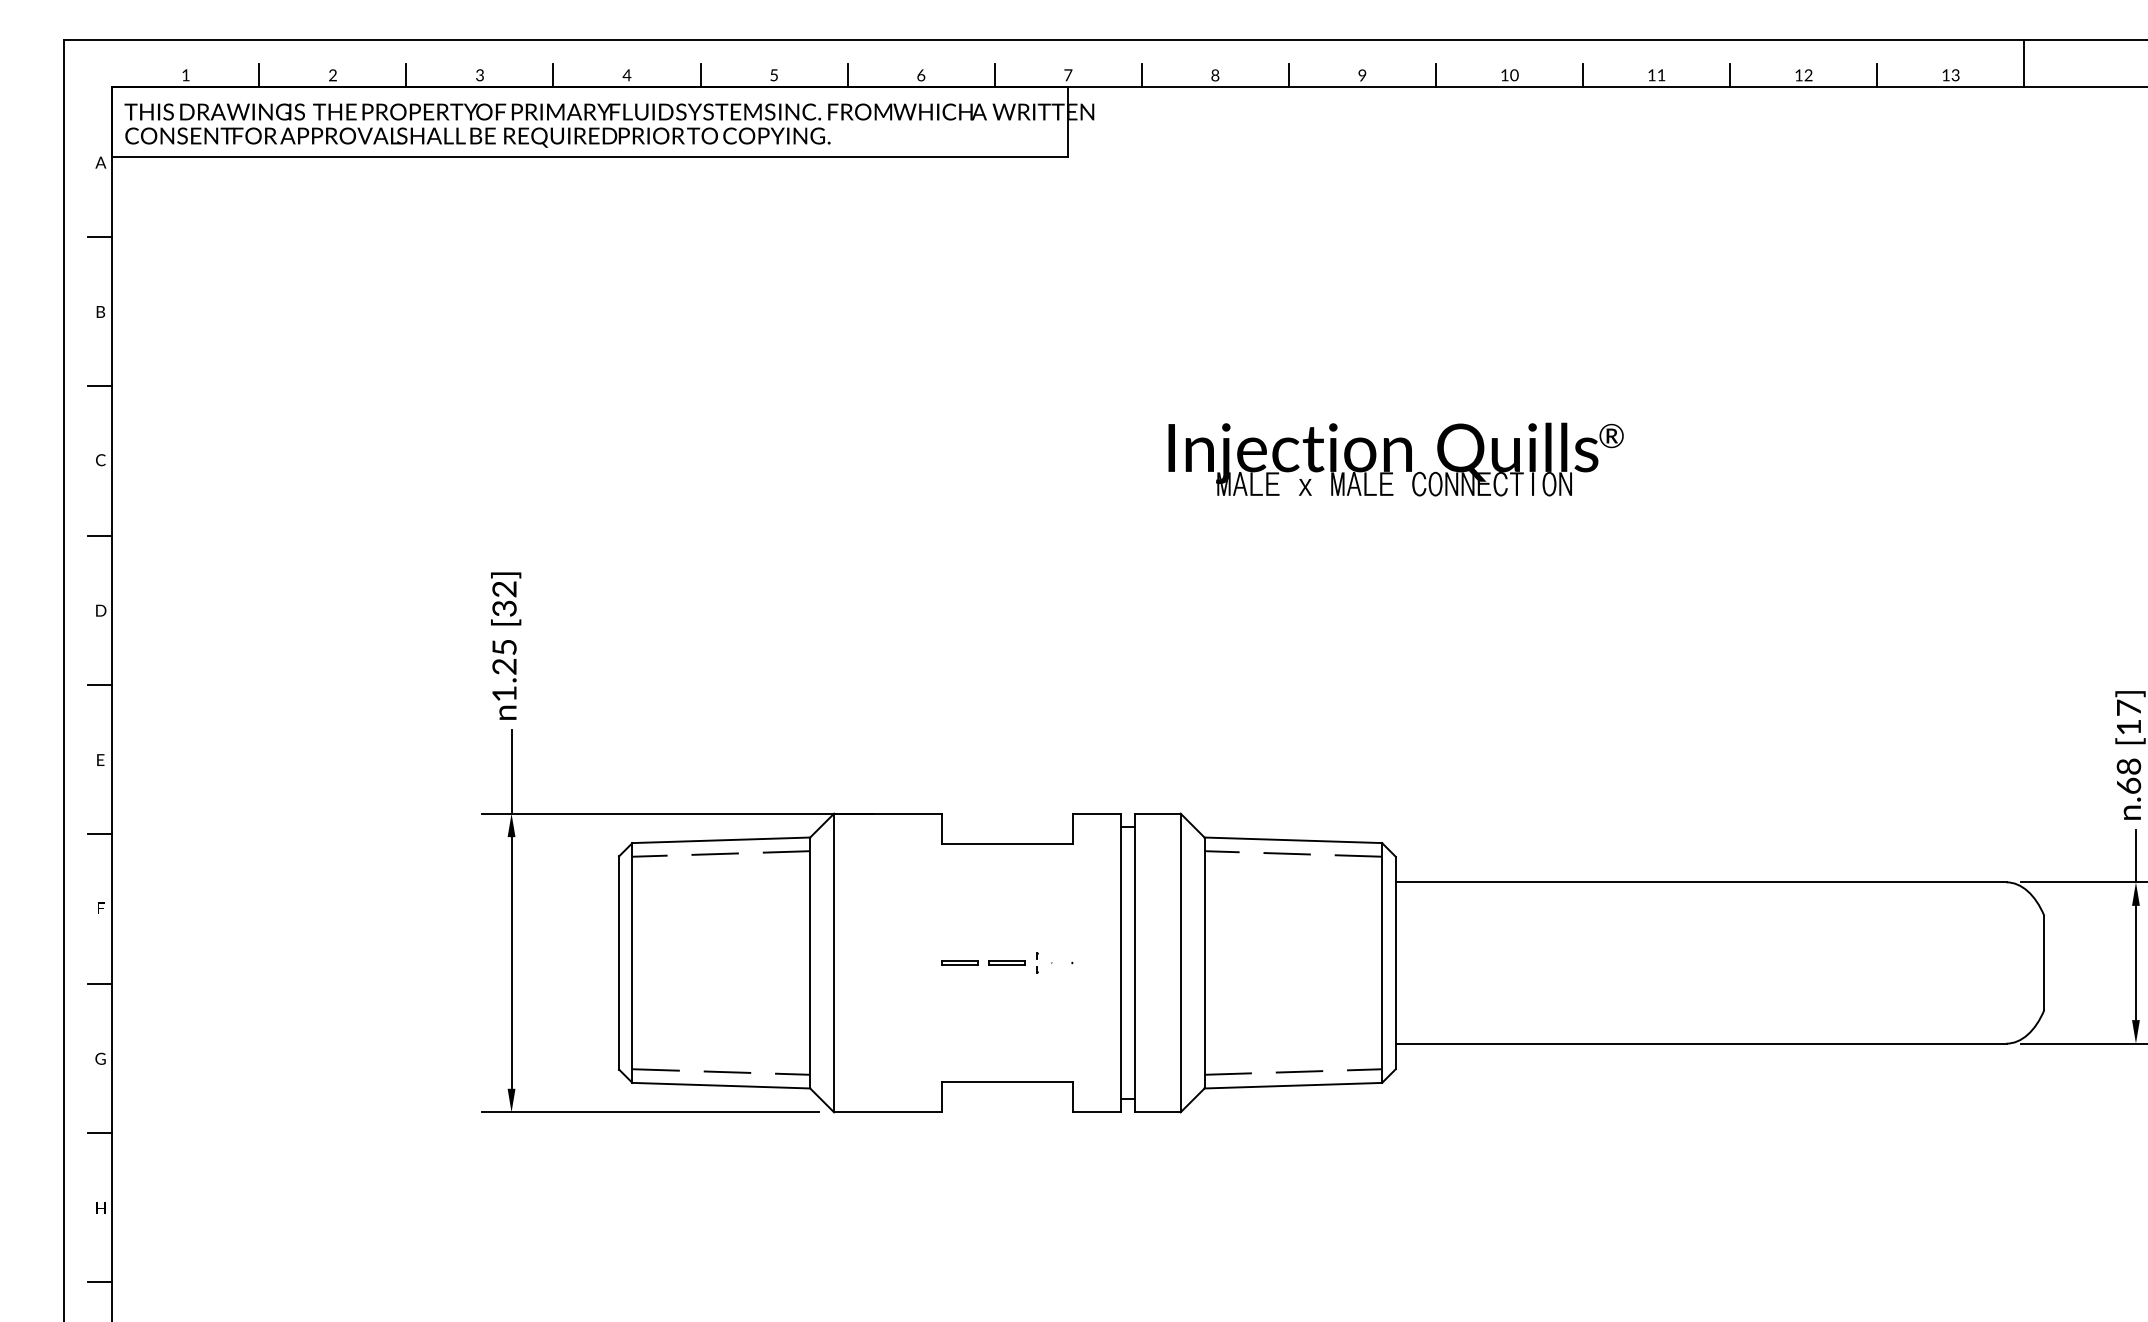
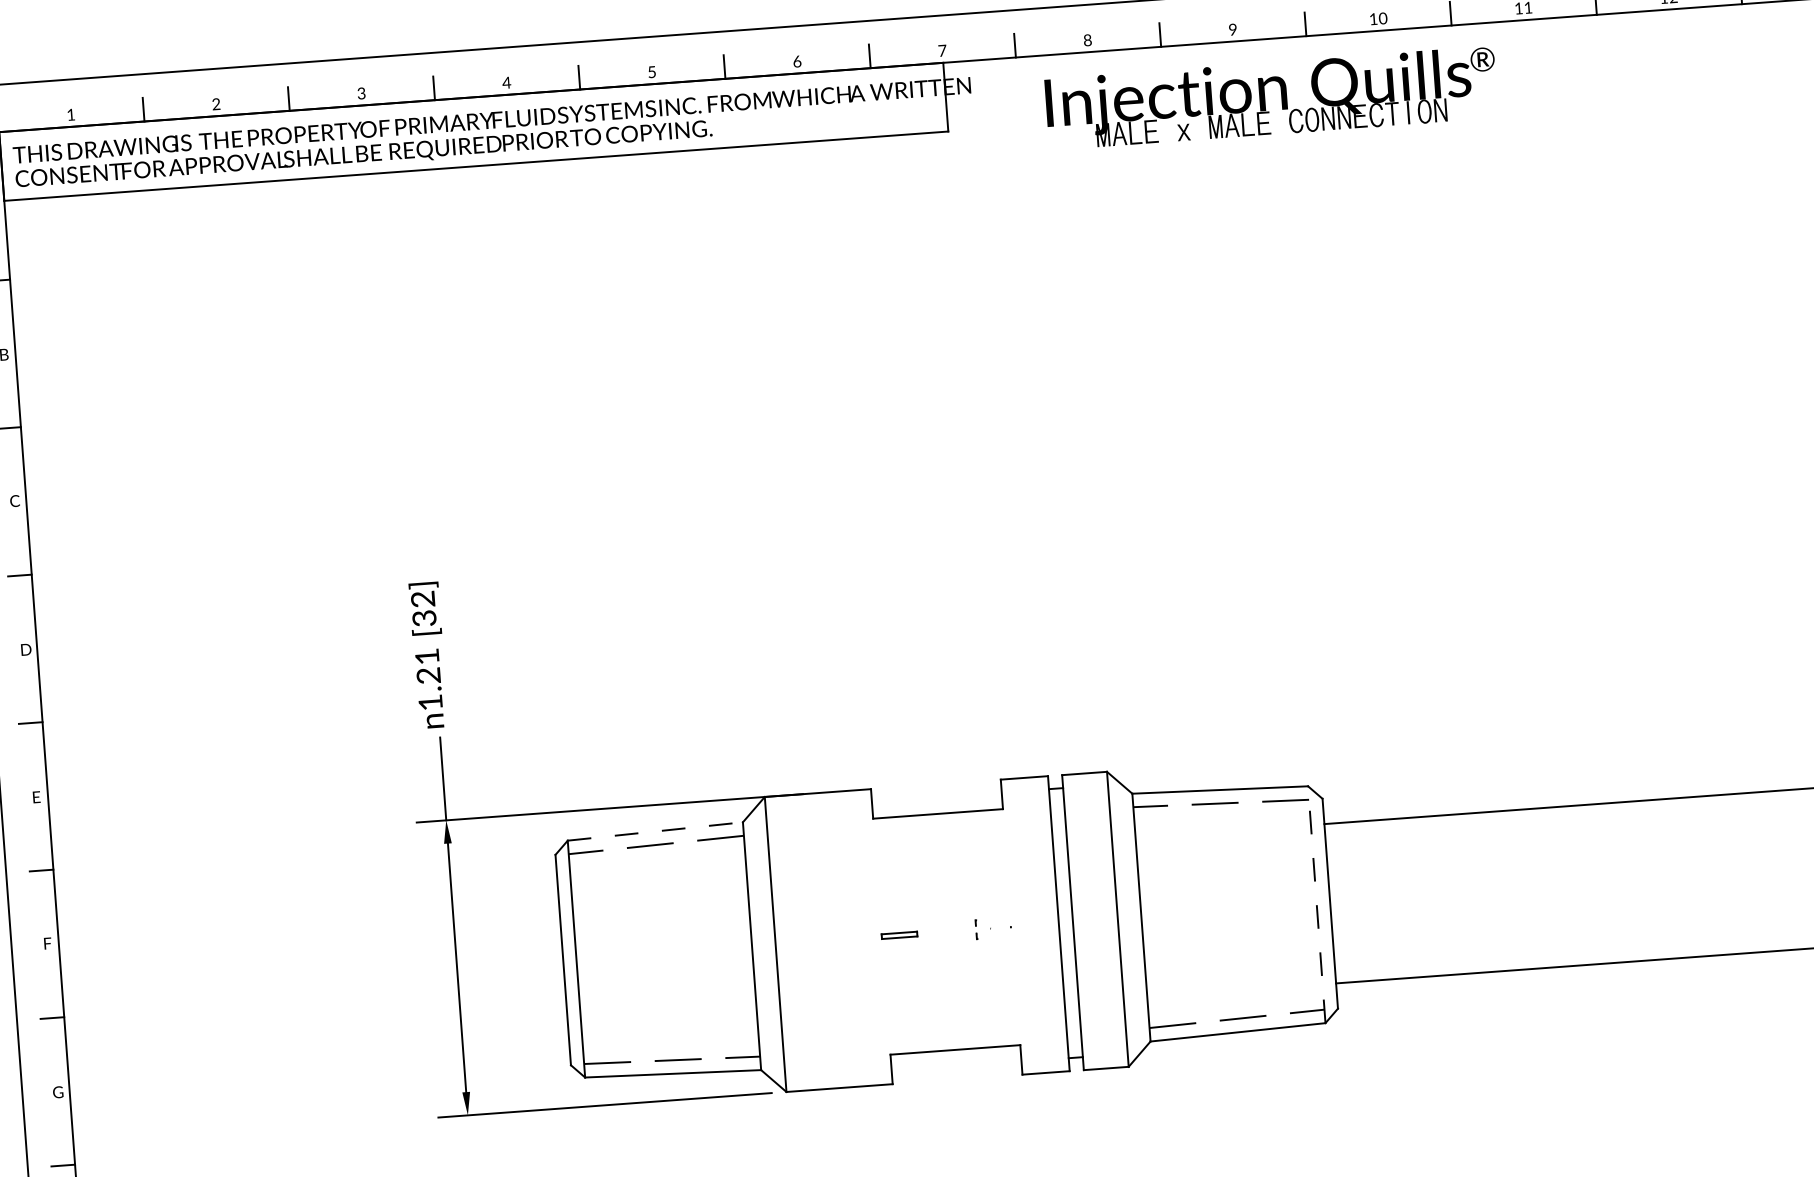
text: (1395, 459) -> (1270, 98), moved
text: (504, 647) -> (427, 656), n1.25 -> n1.21
line: (721, 840) -> (655, 831), solid -> dashed
part: (1006, 962) -> (945, 931), removed
line: (1382, 963) -> (1317, 905), solid -> dashed

